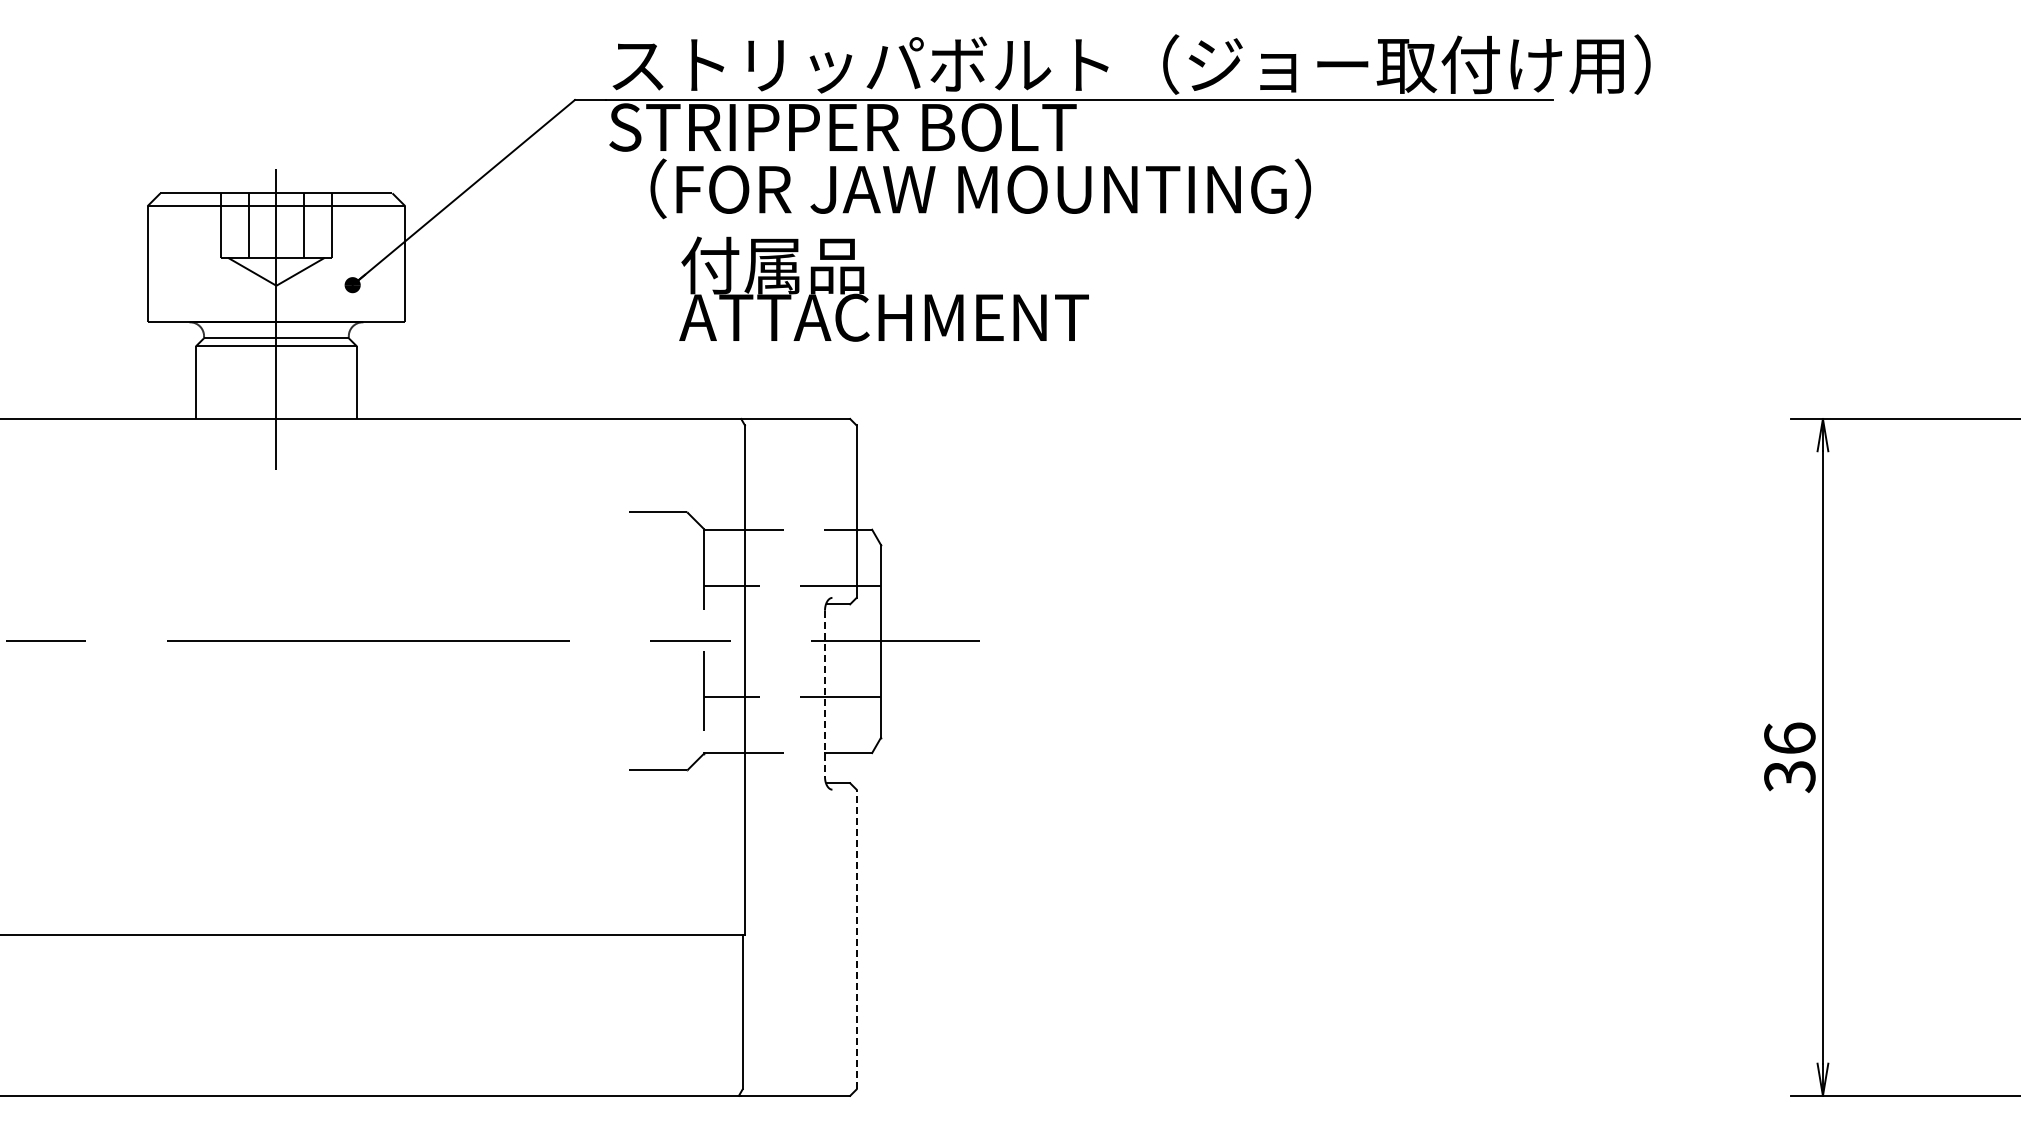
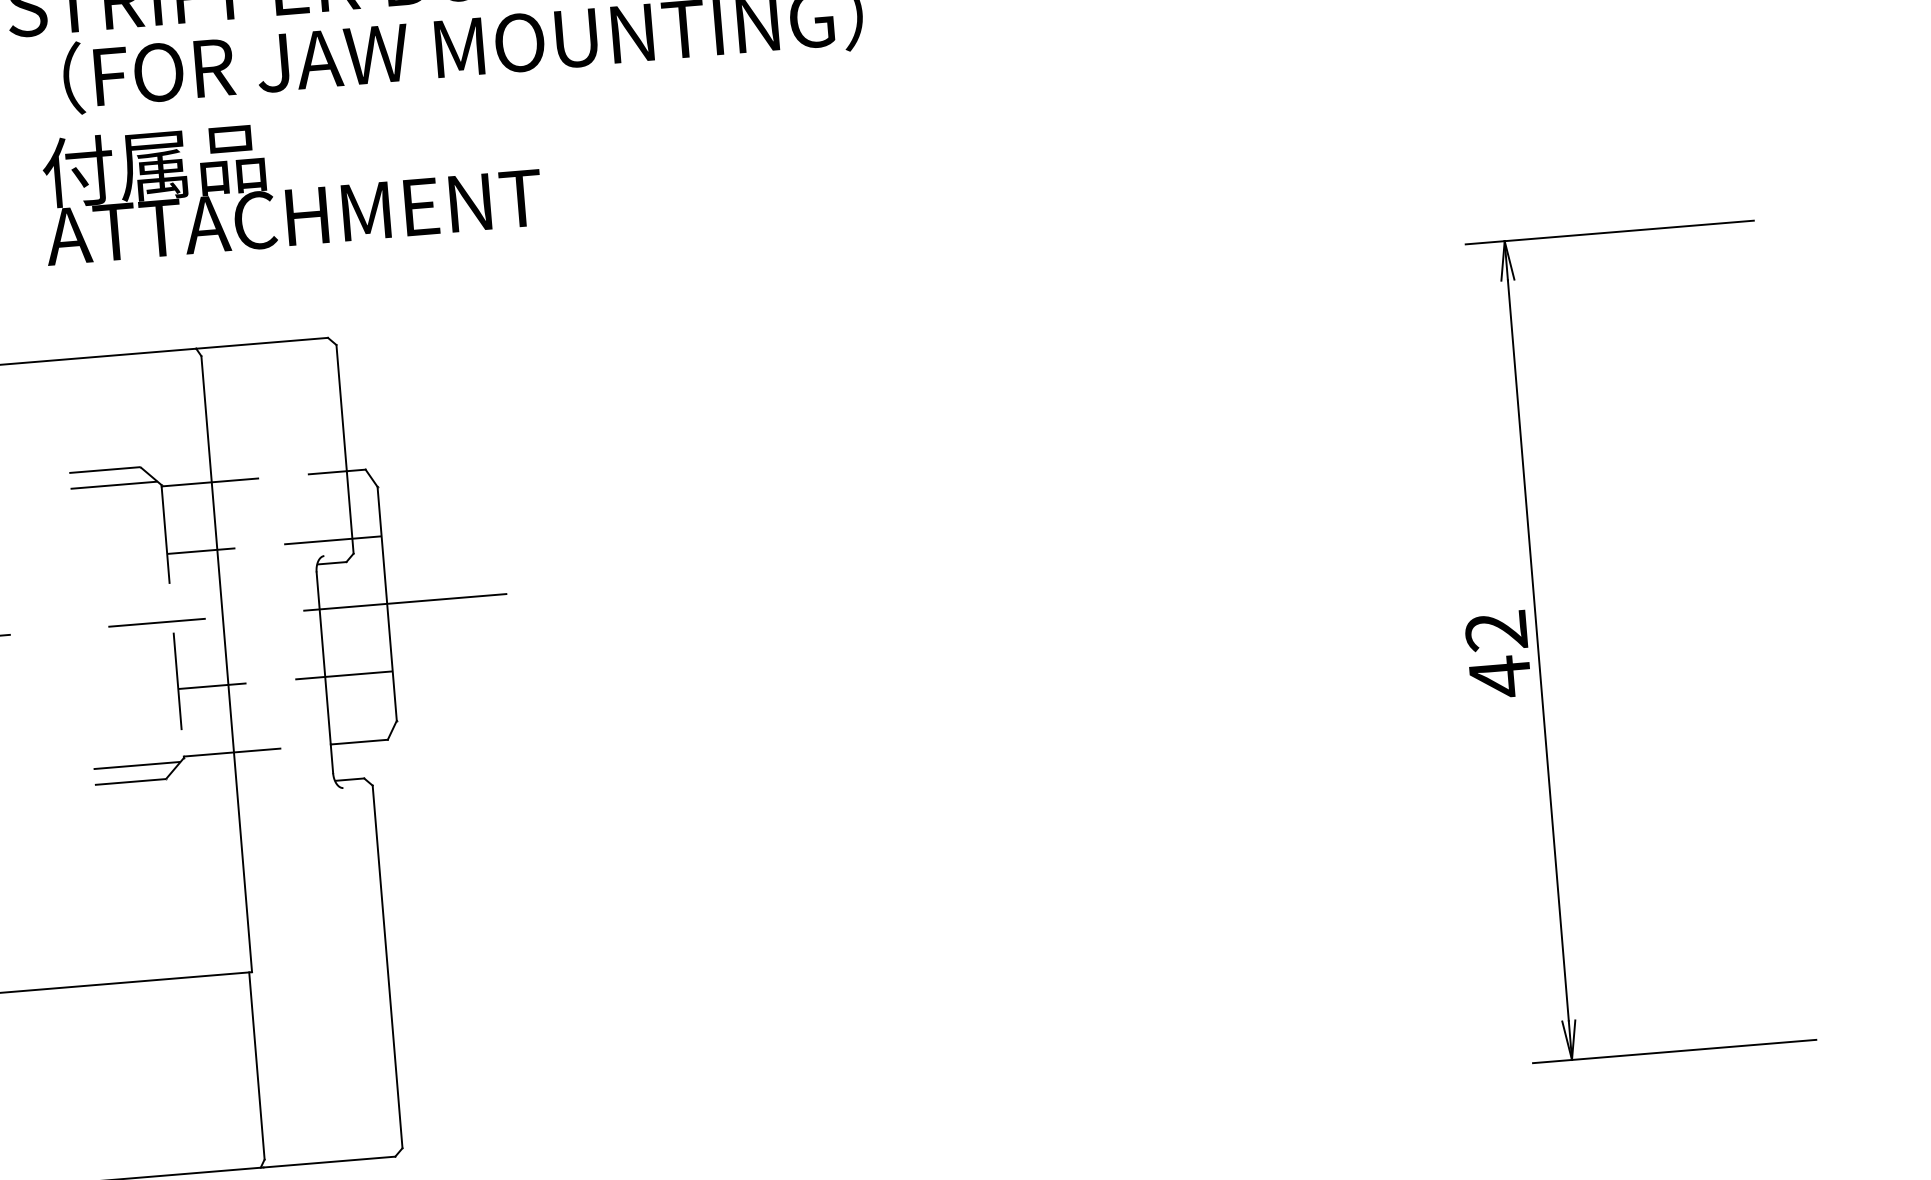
text: (883, 288) -> (290, 182), moved
line: (664, 525) -> (114, 485), added
line: (824, 693) -> (324, 672), dashed -> solid
line: (664, 757) -> (137, 765), added
text: (1789, 757) -> (1497, 653), 36 -> 42
line: (856, 939) -> (387, 966), dashed -> solid

